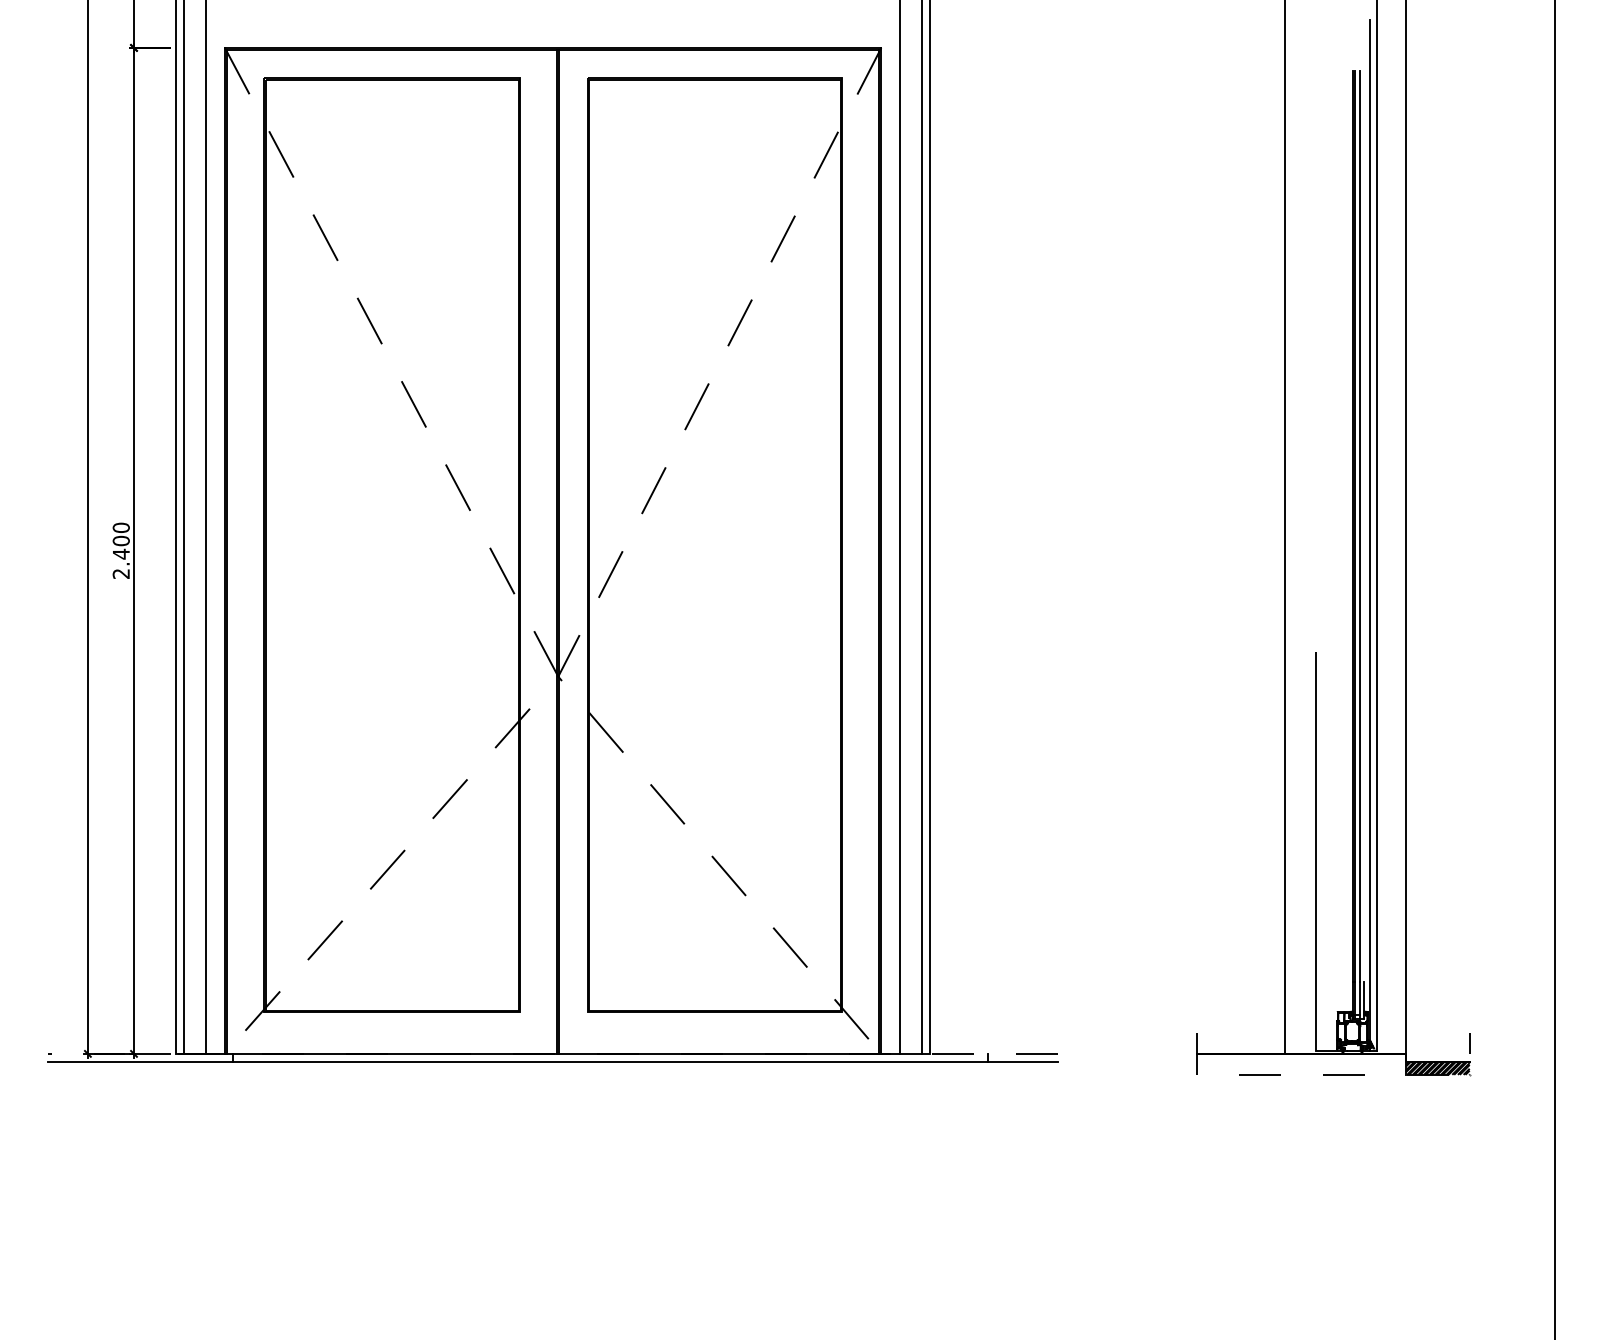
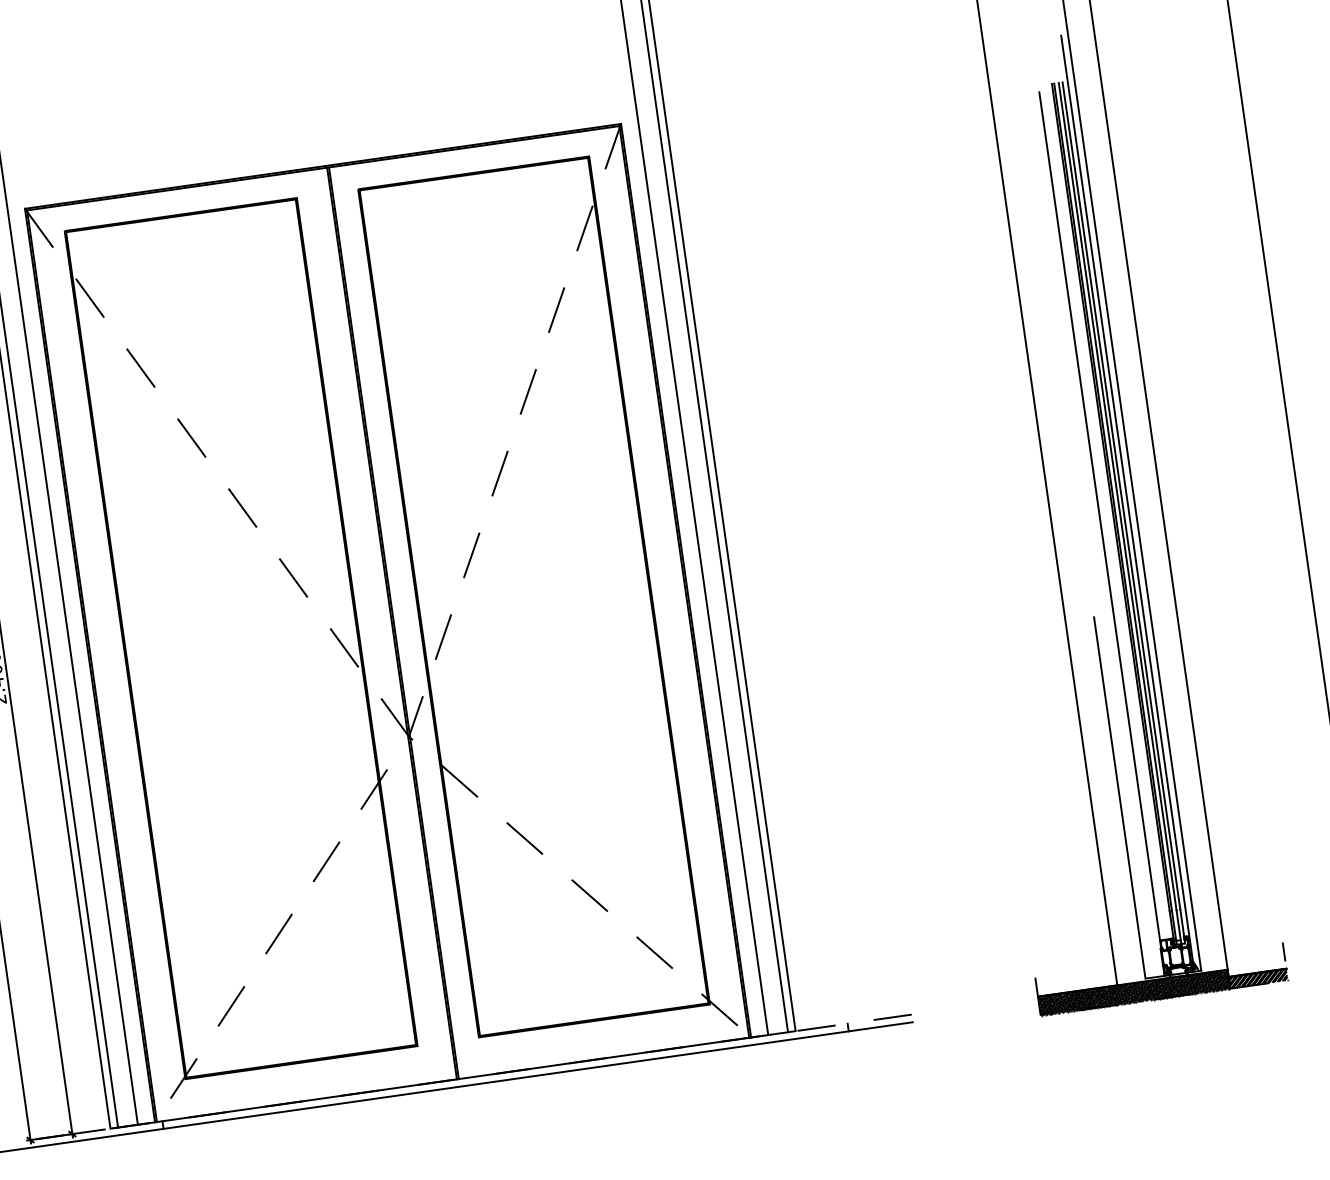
line: (1364, 526) -> (1121, 496), added
line: (1337, 545) -> (1099, 516), added
hatch: (1301, 1064) -> (1134, 992), added

